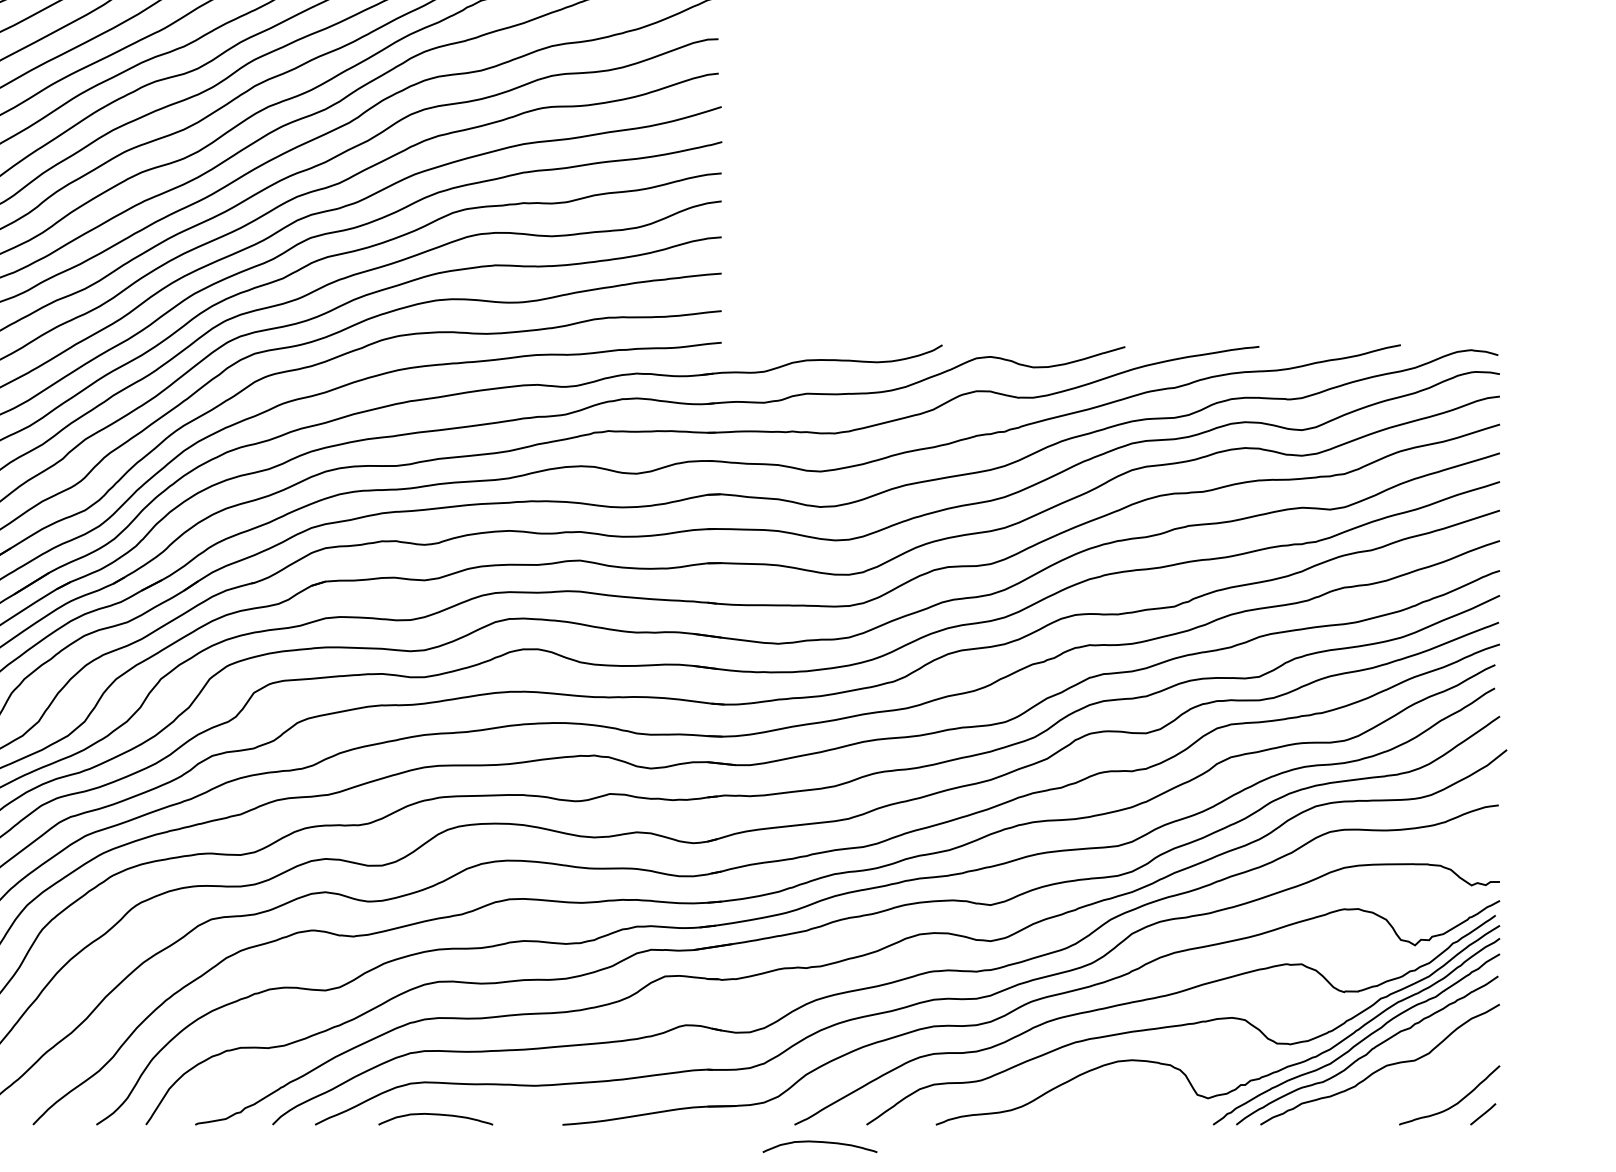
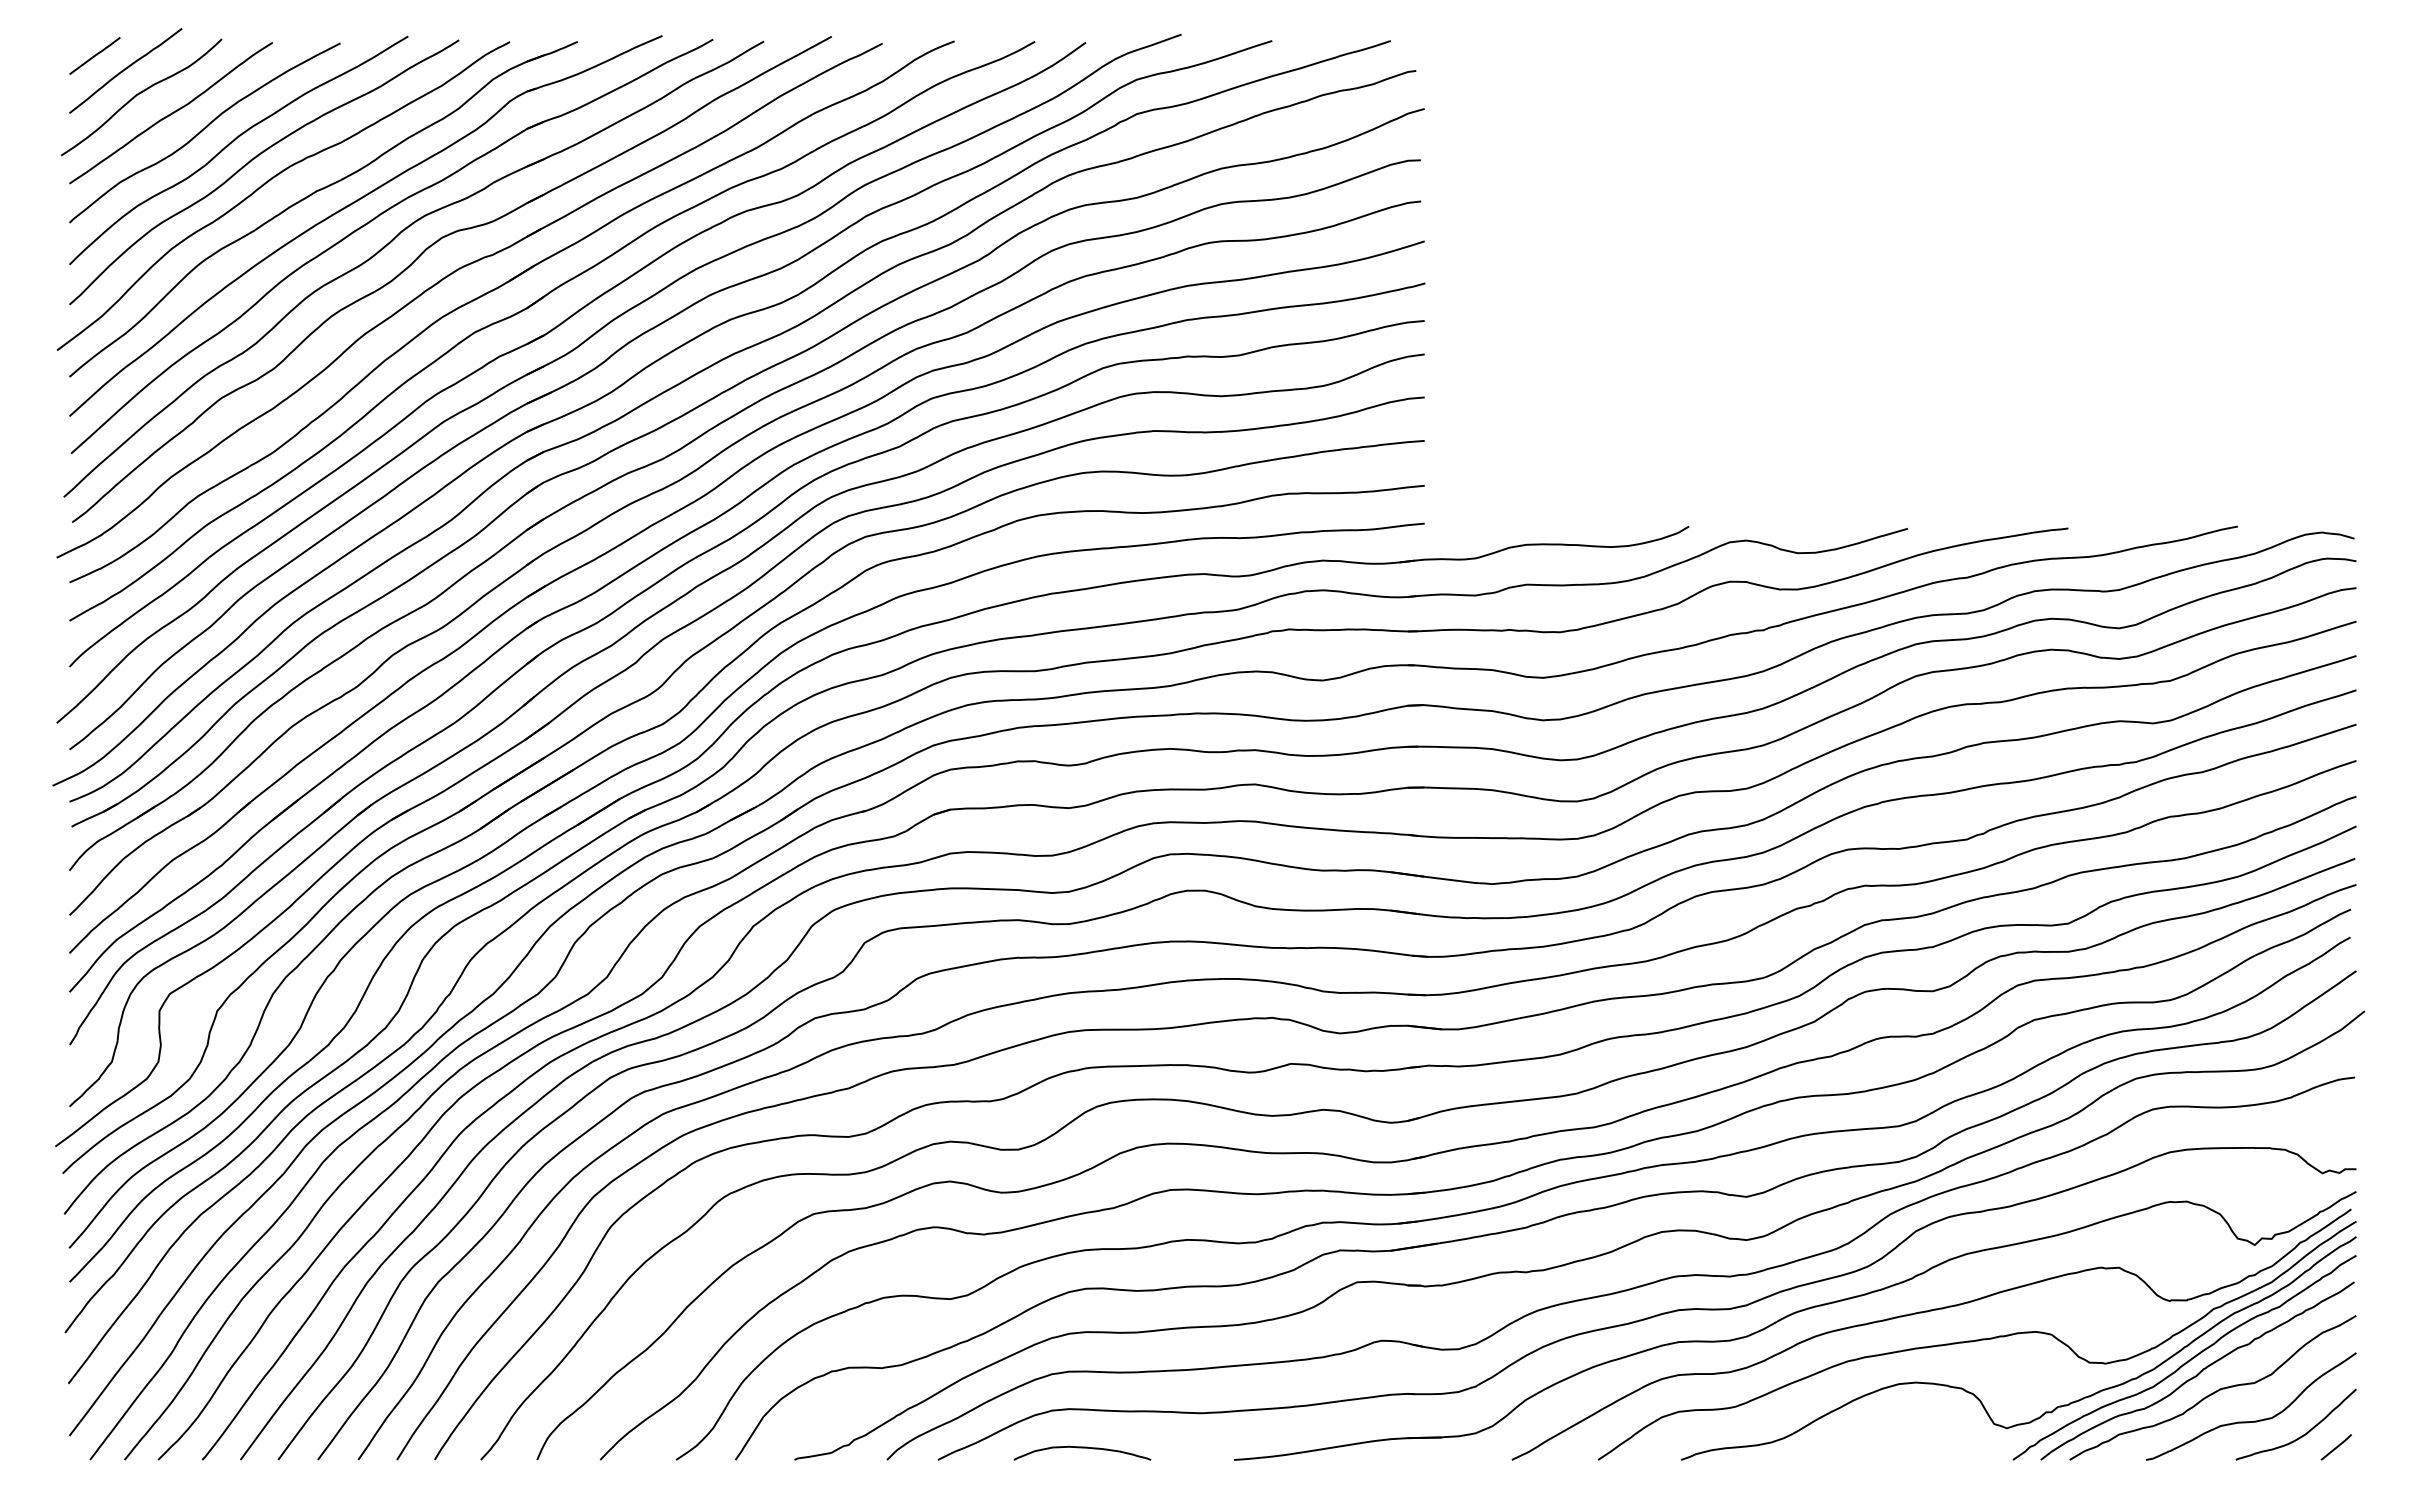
curve: (1414, 1091) -> (2254, 1420), added
curve: (820, 1142) -> (1542, 1481), removed

